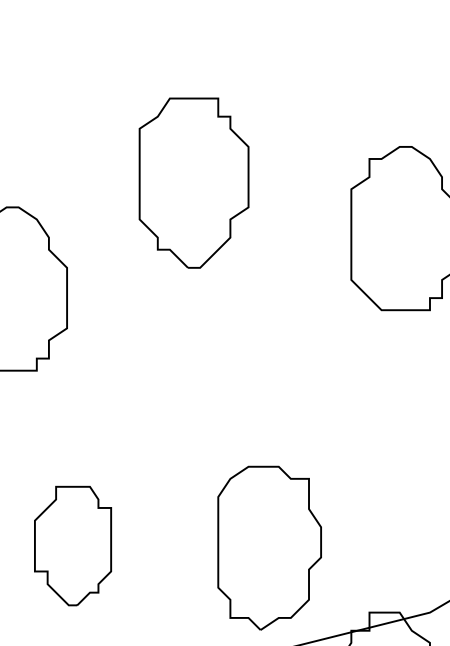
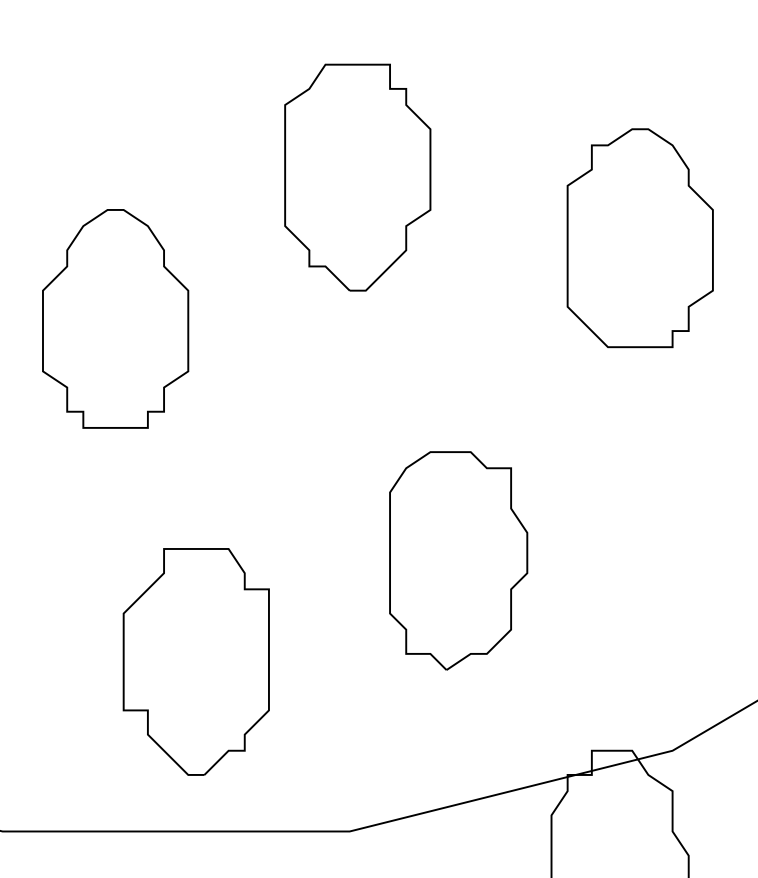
part: (72, 545) -> (195, 661), size x1.43
part: (269, 547) -> (458, 560), moved

